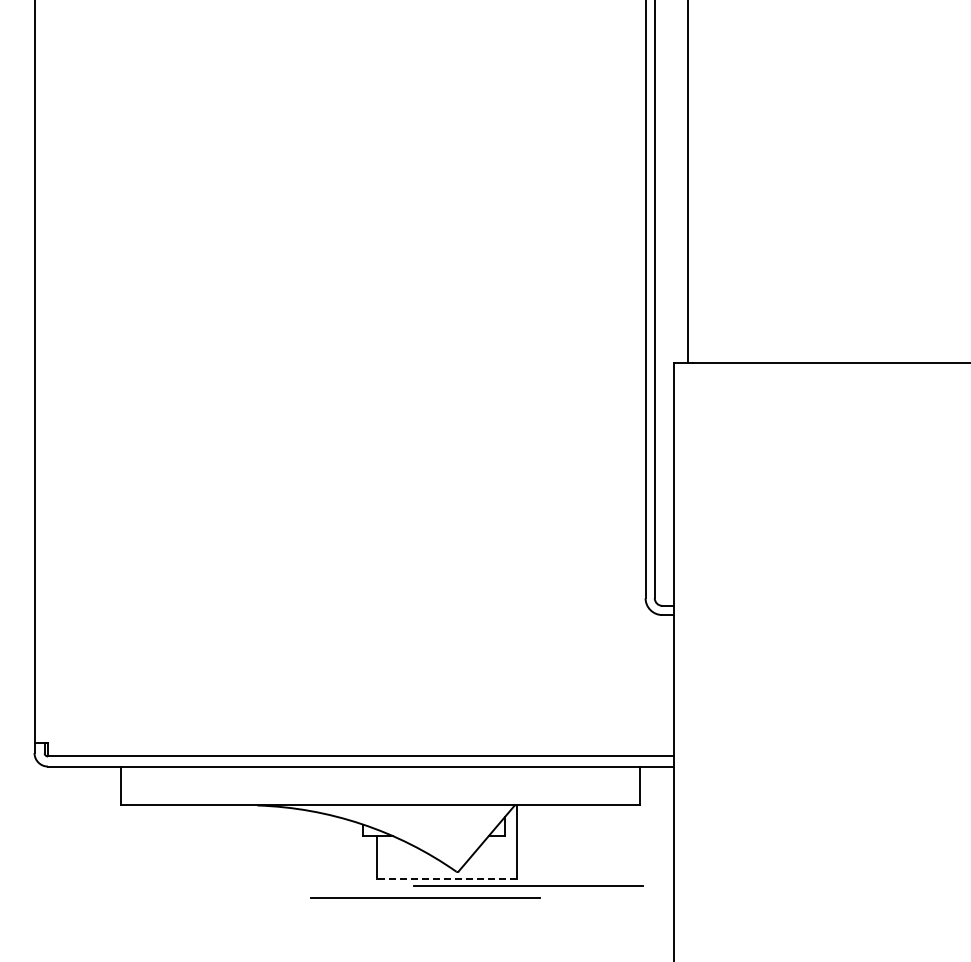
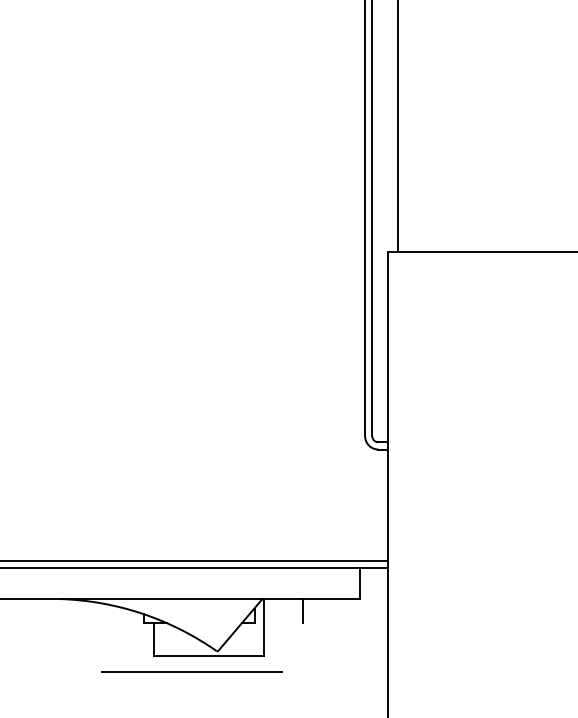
line: (566, 820) -> (303, 610), added
line: (446, 878) -> (208, 656), dashed -> solid
line: (528, 885) -> (273, 661), removed

